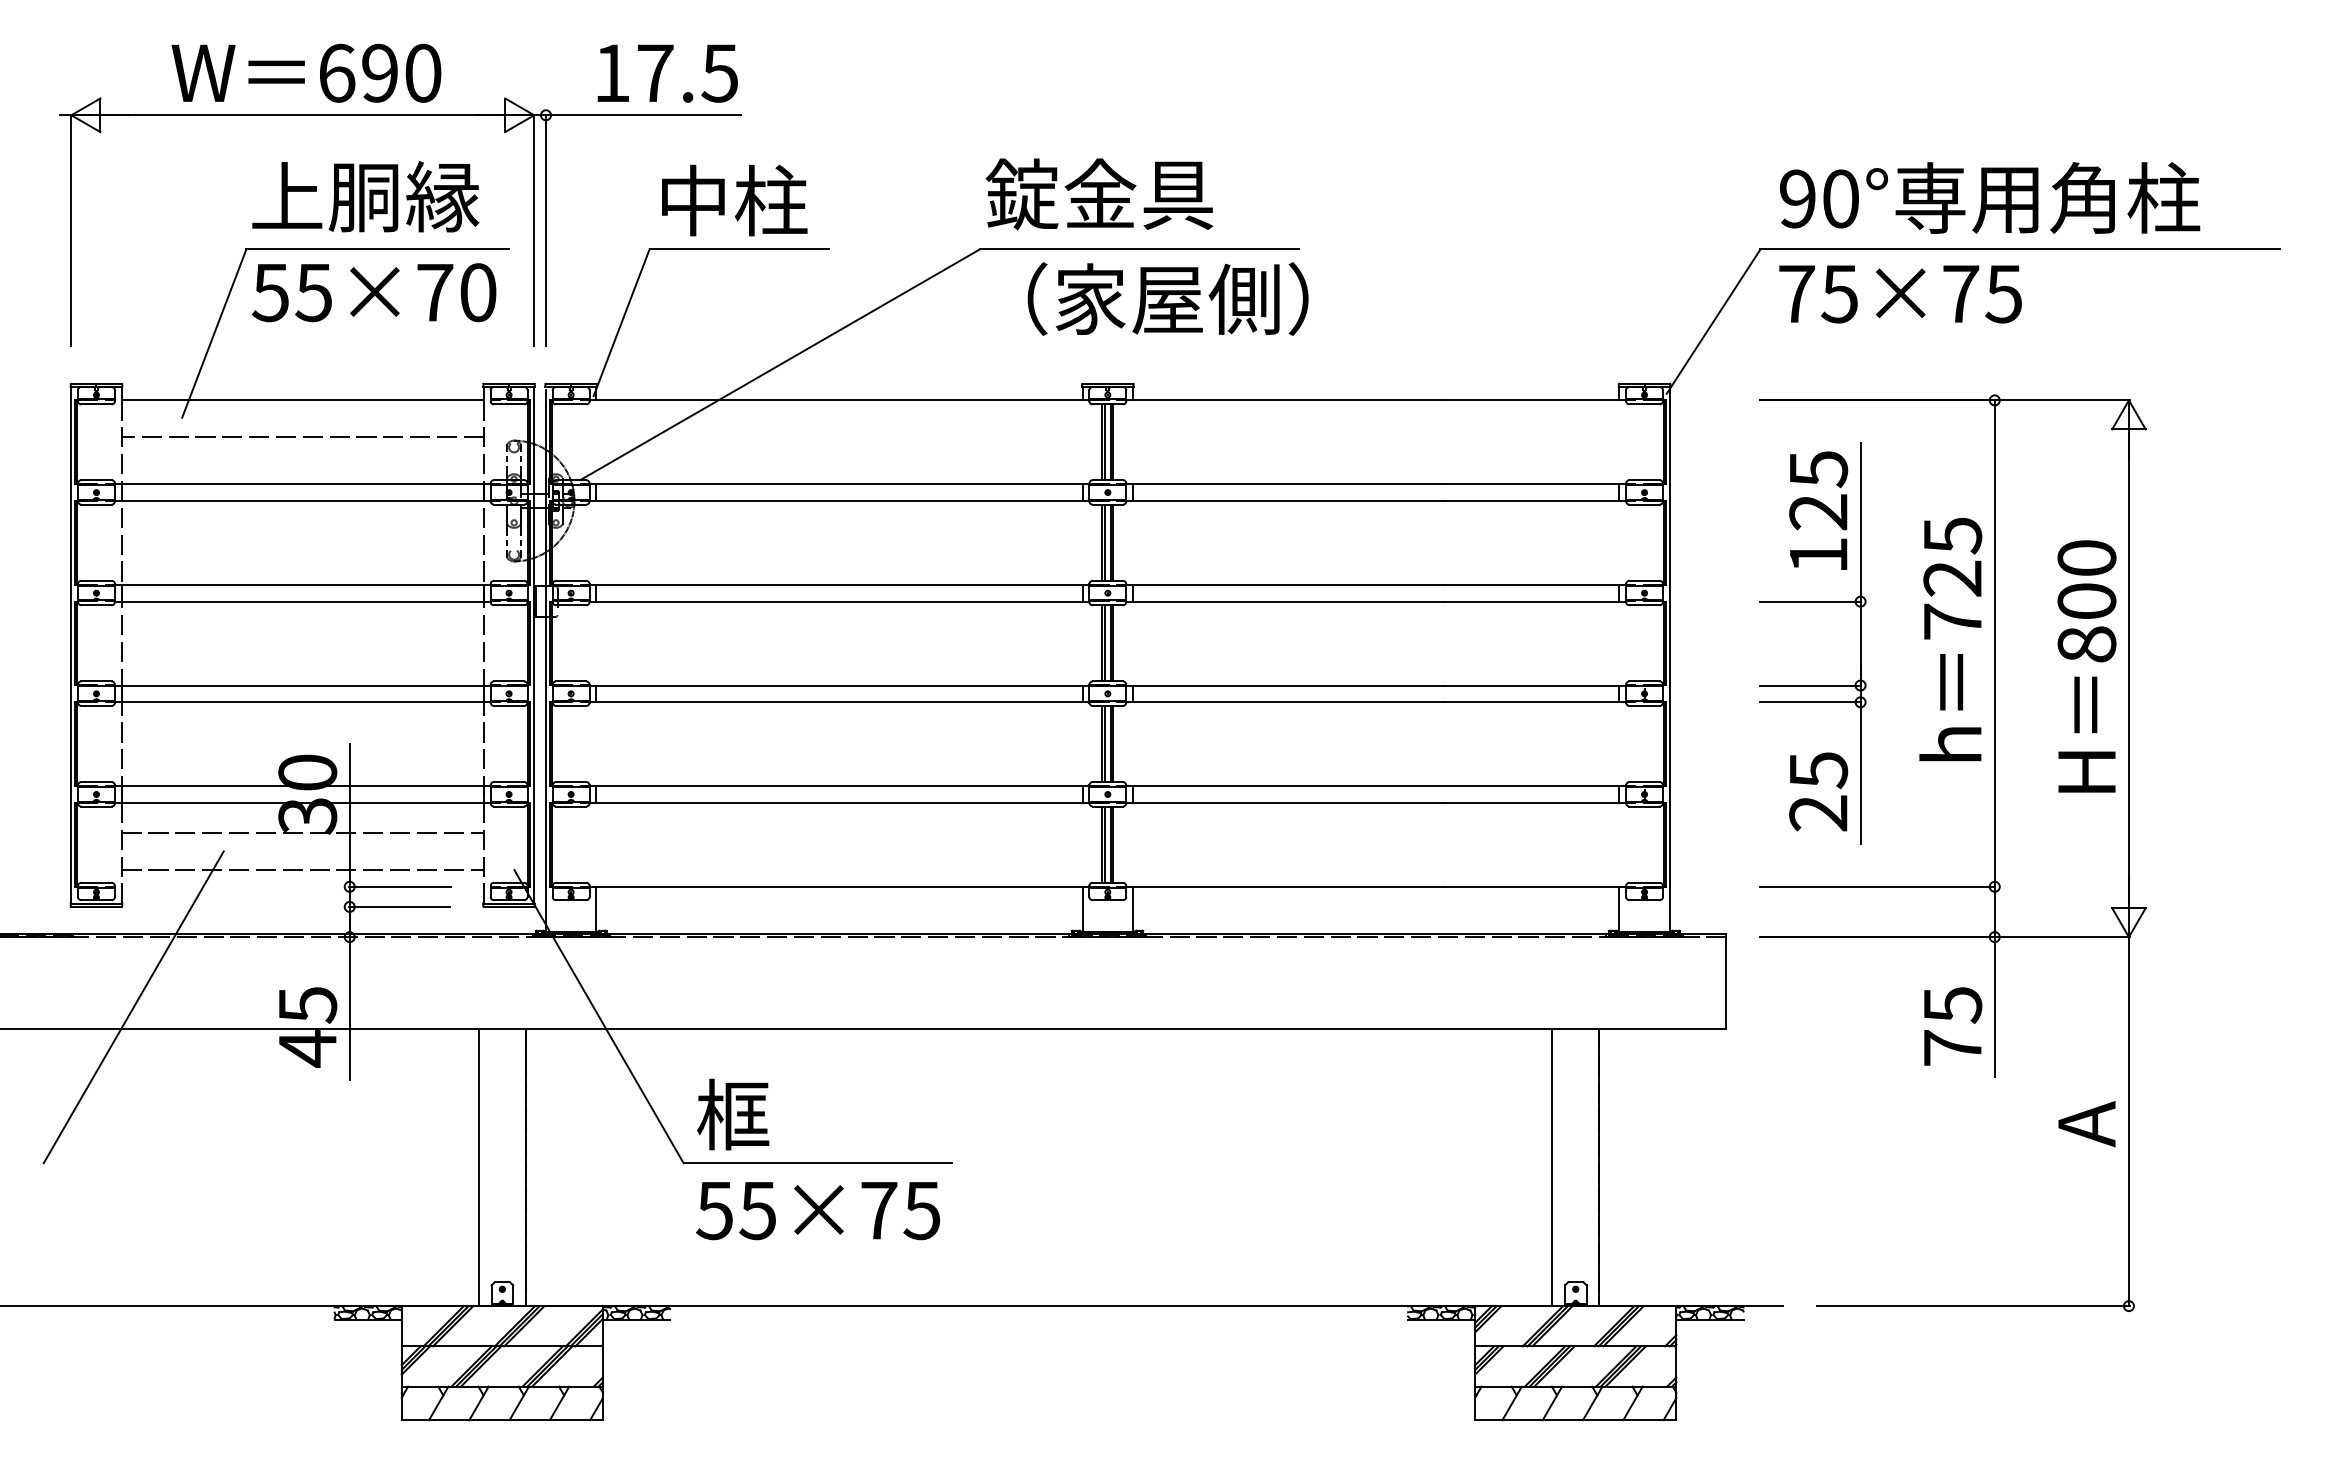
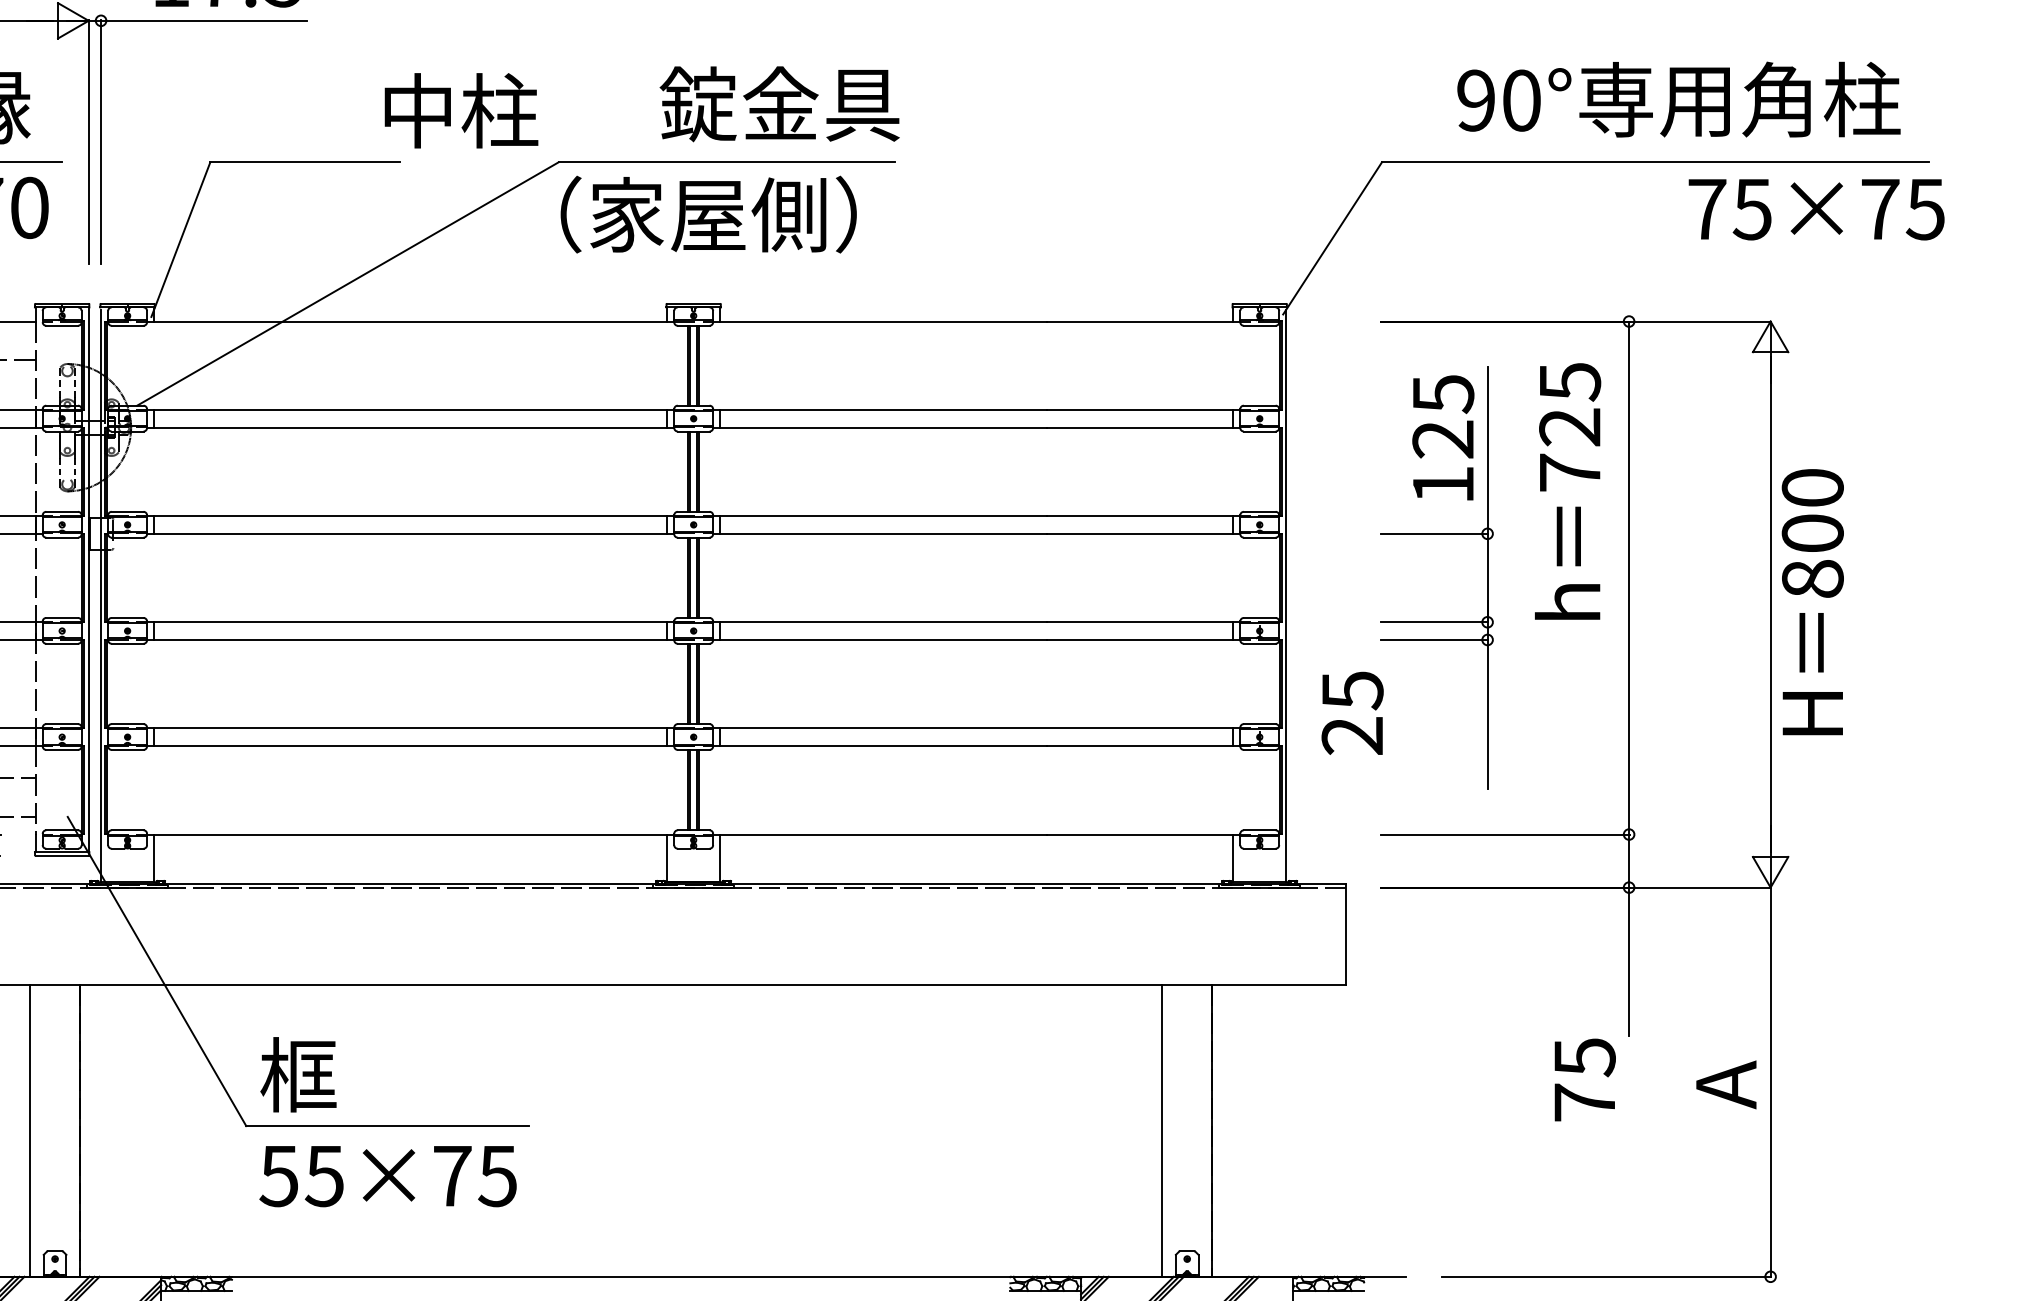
text: (1099, 194) -> (779, 104), moved
text: (1990, 197) -> (1679, 99), moved
text: (734, 200) -> (461, 110), moved
text: (1900, 294) -> (1816, 209), moved
text: (1167, 298) -> (708, 214), moved
text: (1950, 639) -> (1567, 491), moved
text: (2086, 666) -> (1812, 602), moved
text: (1818, 791) -> (1352, 712), moved
text: (1953, 1026) -> (1585, 1079), moved

